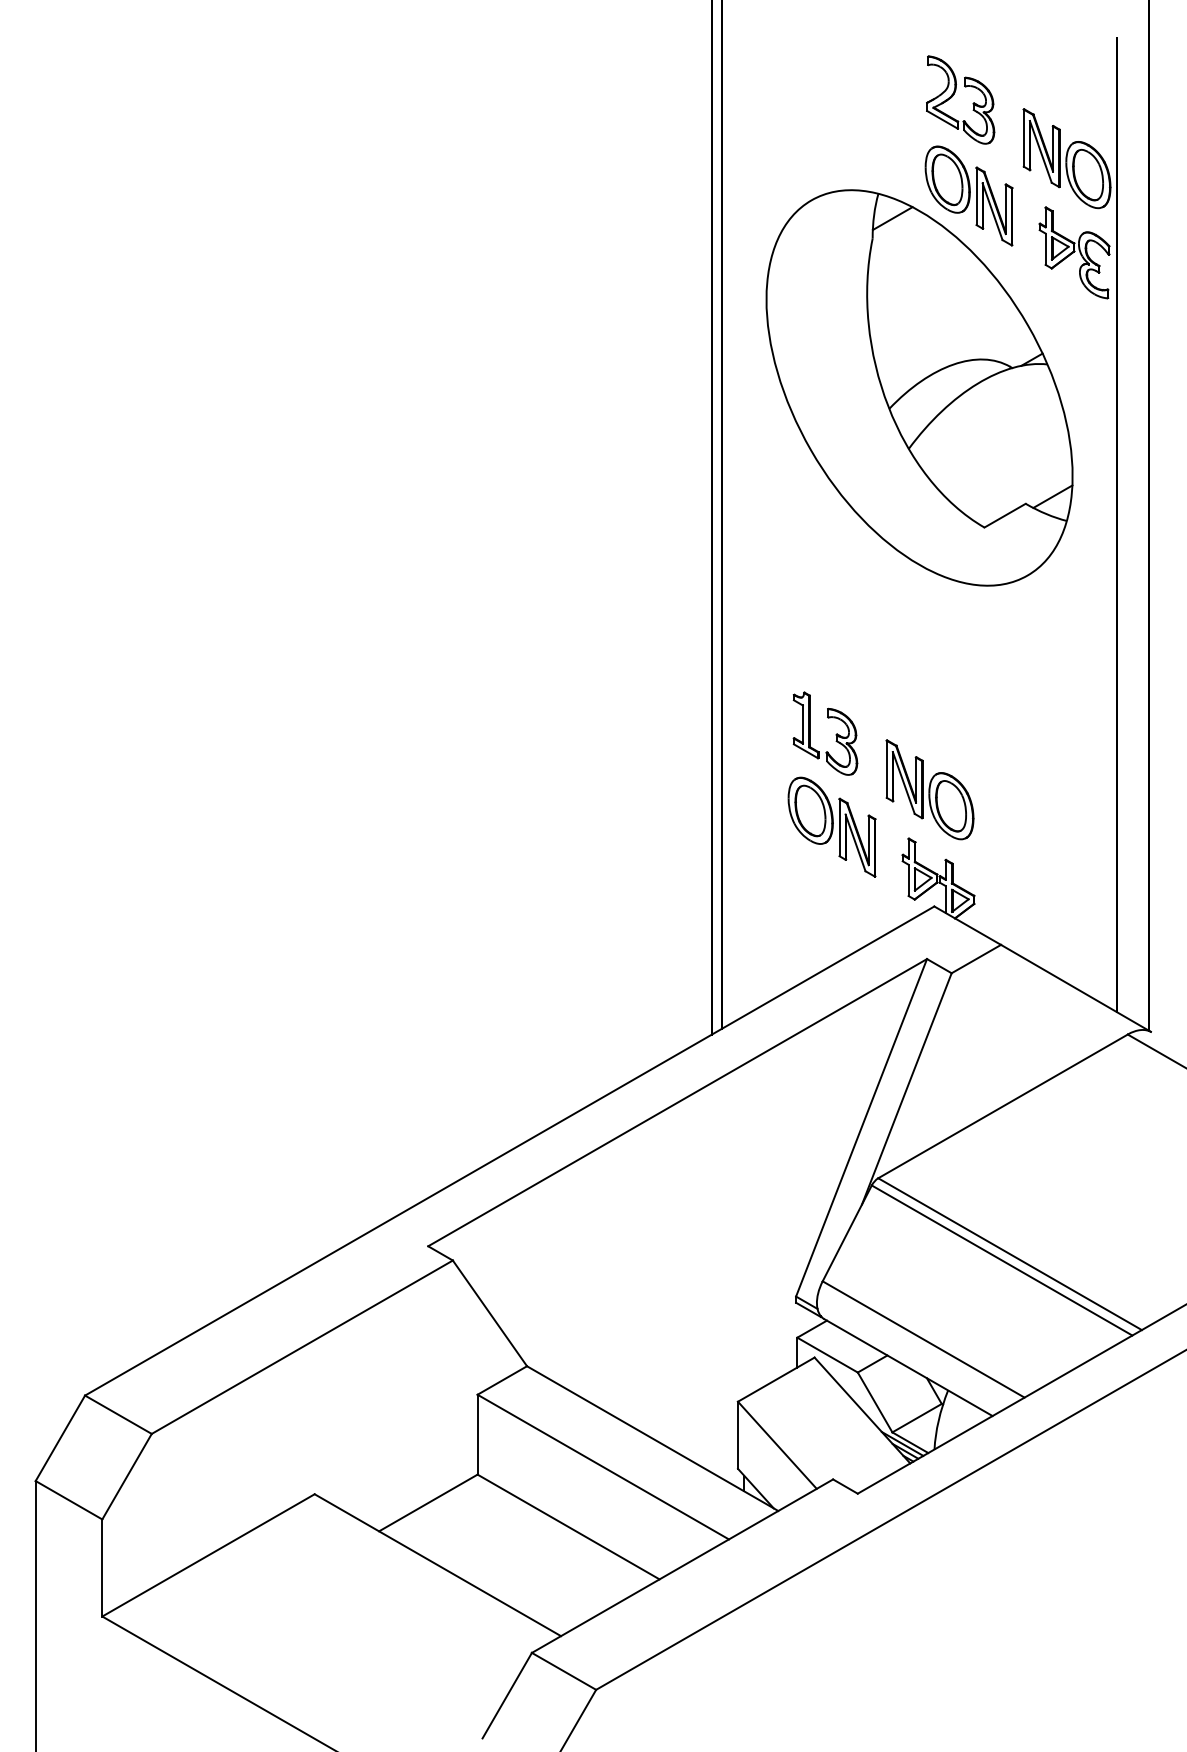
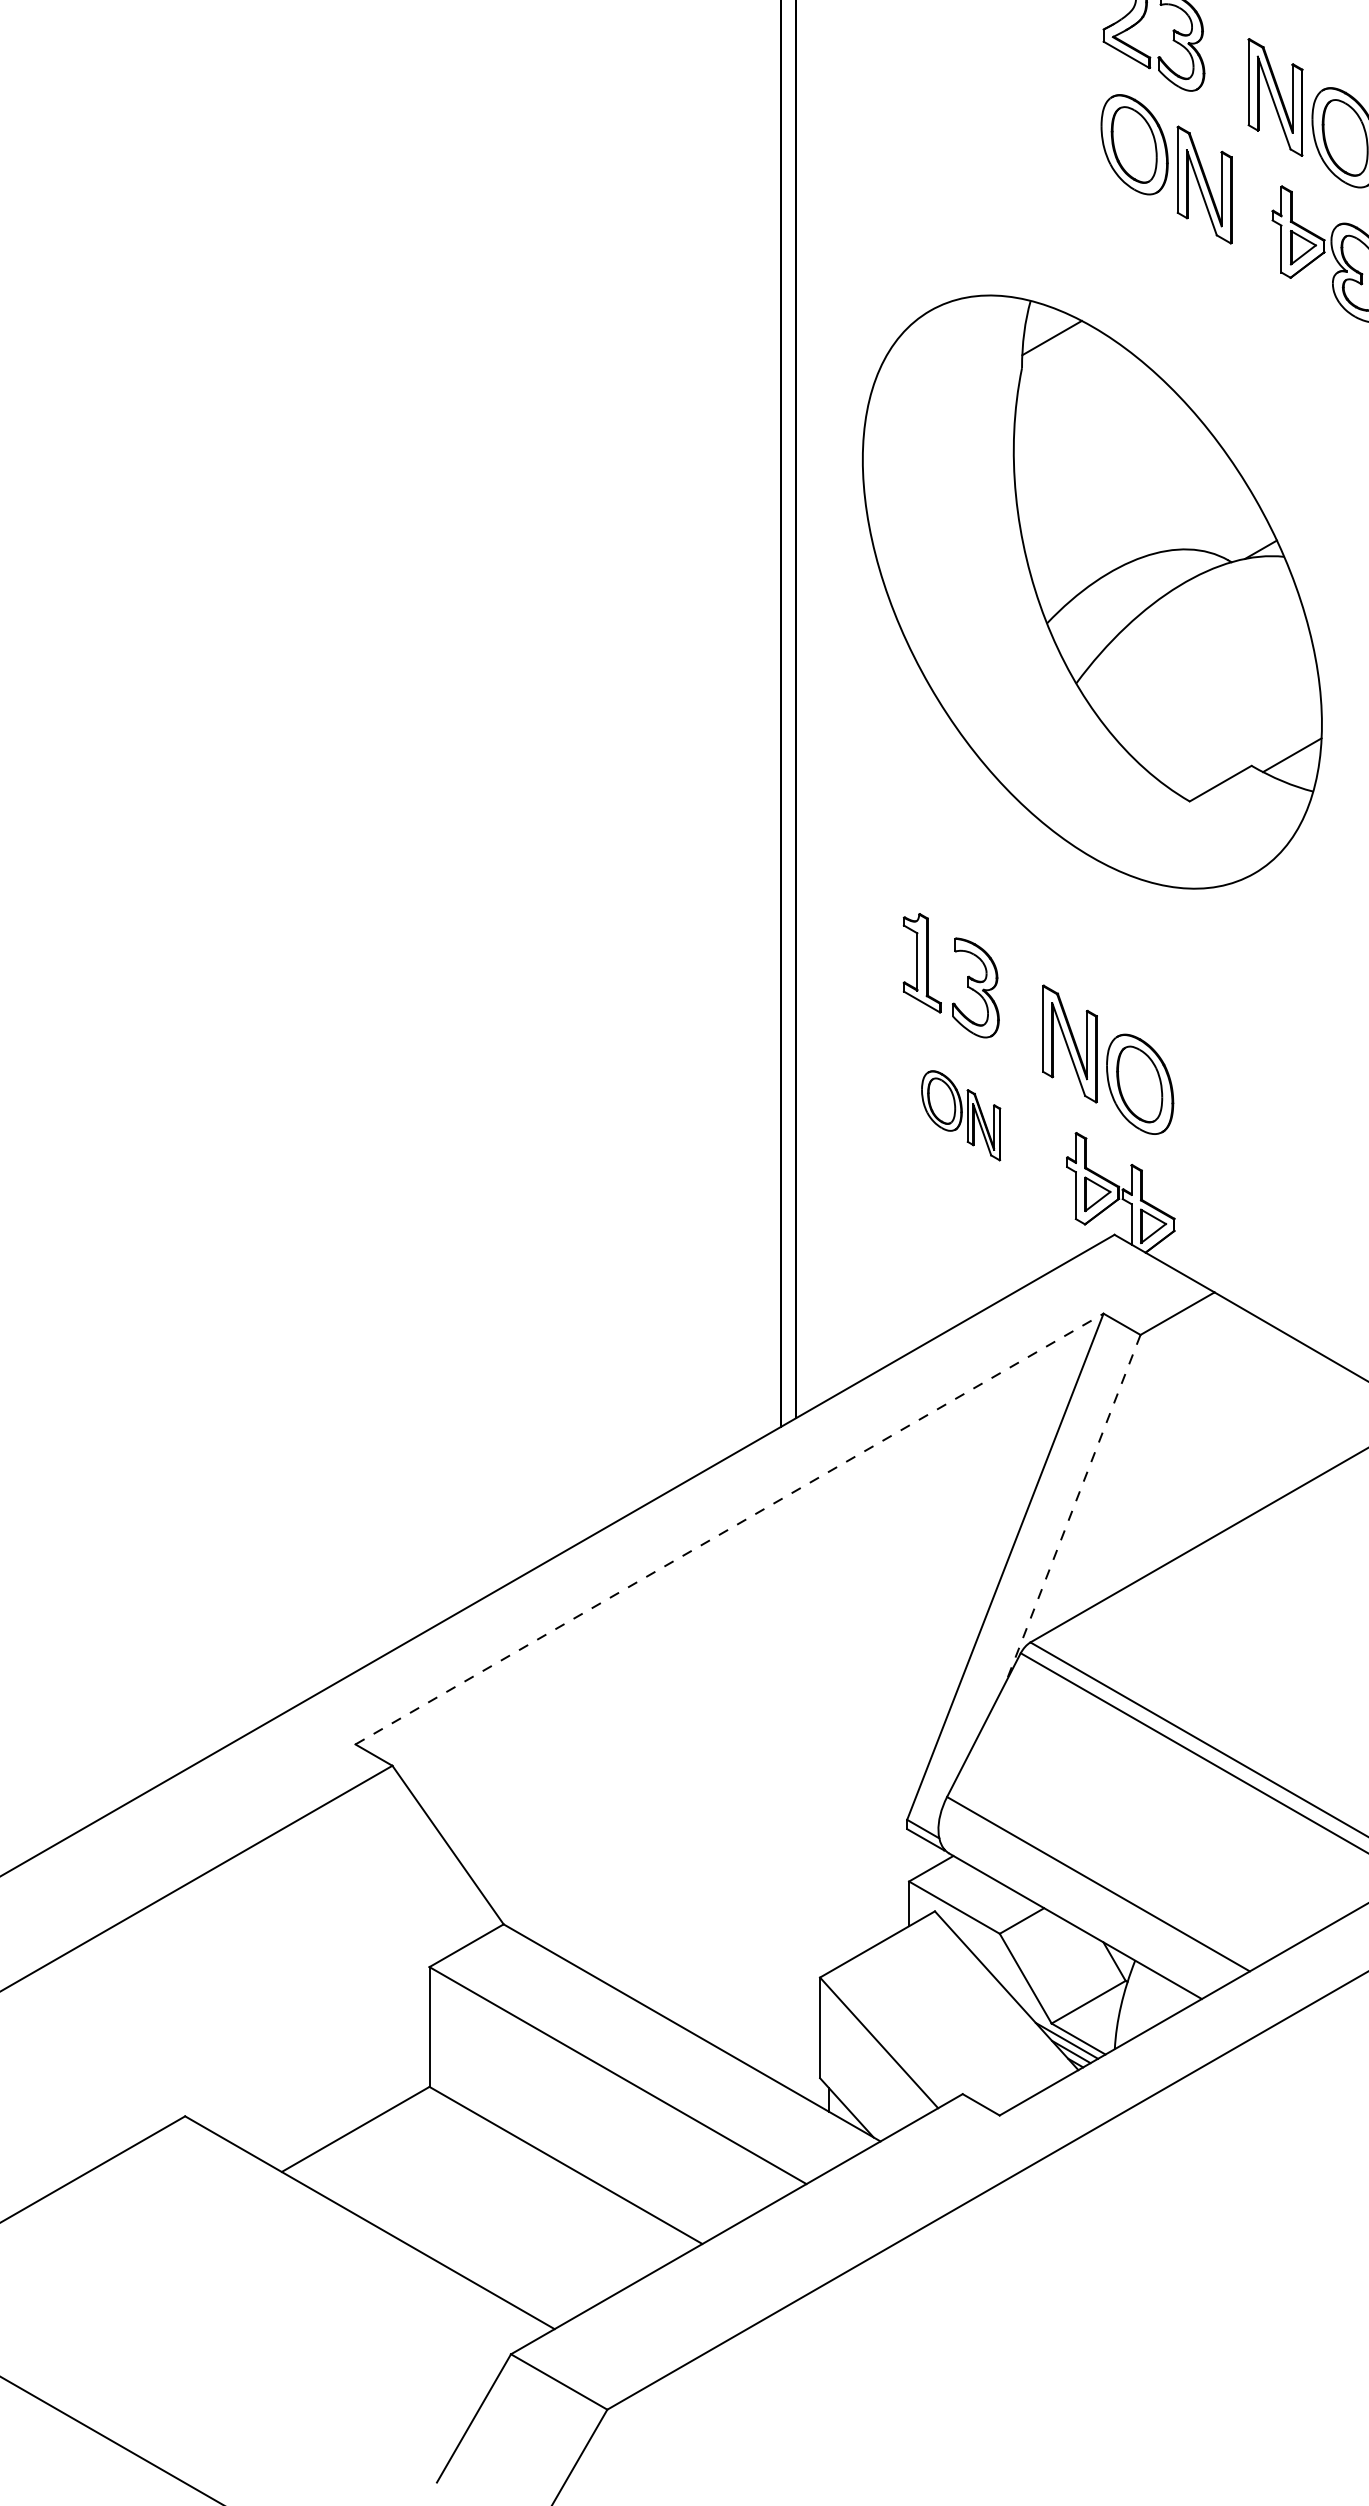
part: (919, 387) -> (1092, 591), moved
part: (831, 826) -> (960, 1114), size x0.6
line: (906, 1089) -> (1072, 1509), solid -> dashed
line: (677, 1102) -> (729, 1528), solid -> dashed

